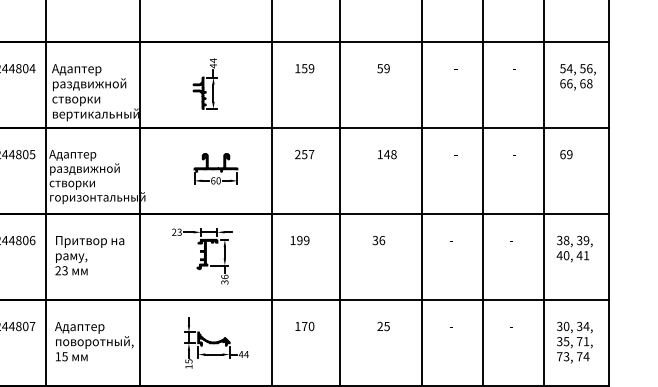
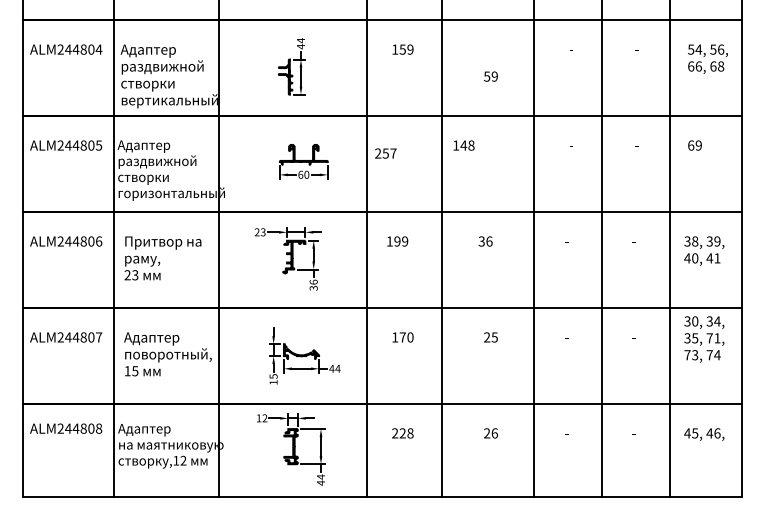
text: (383, 68) -> (490, 76), moved
text: (304, 154) -> (385, 153), moved
text: (386, 154) -> (463, 145), moved
text: (574, 342) -> (704, 339), moved

